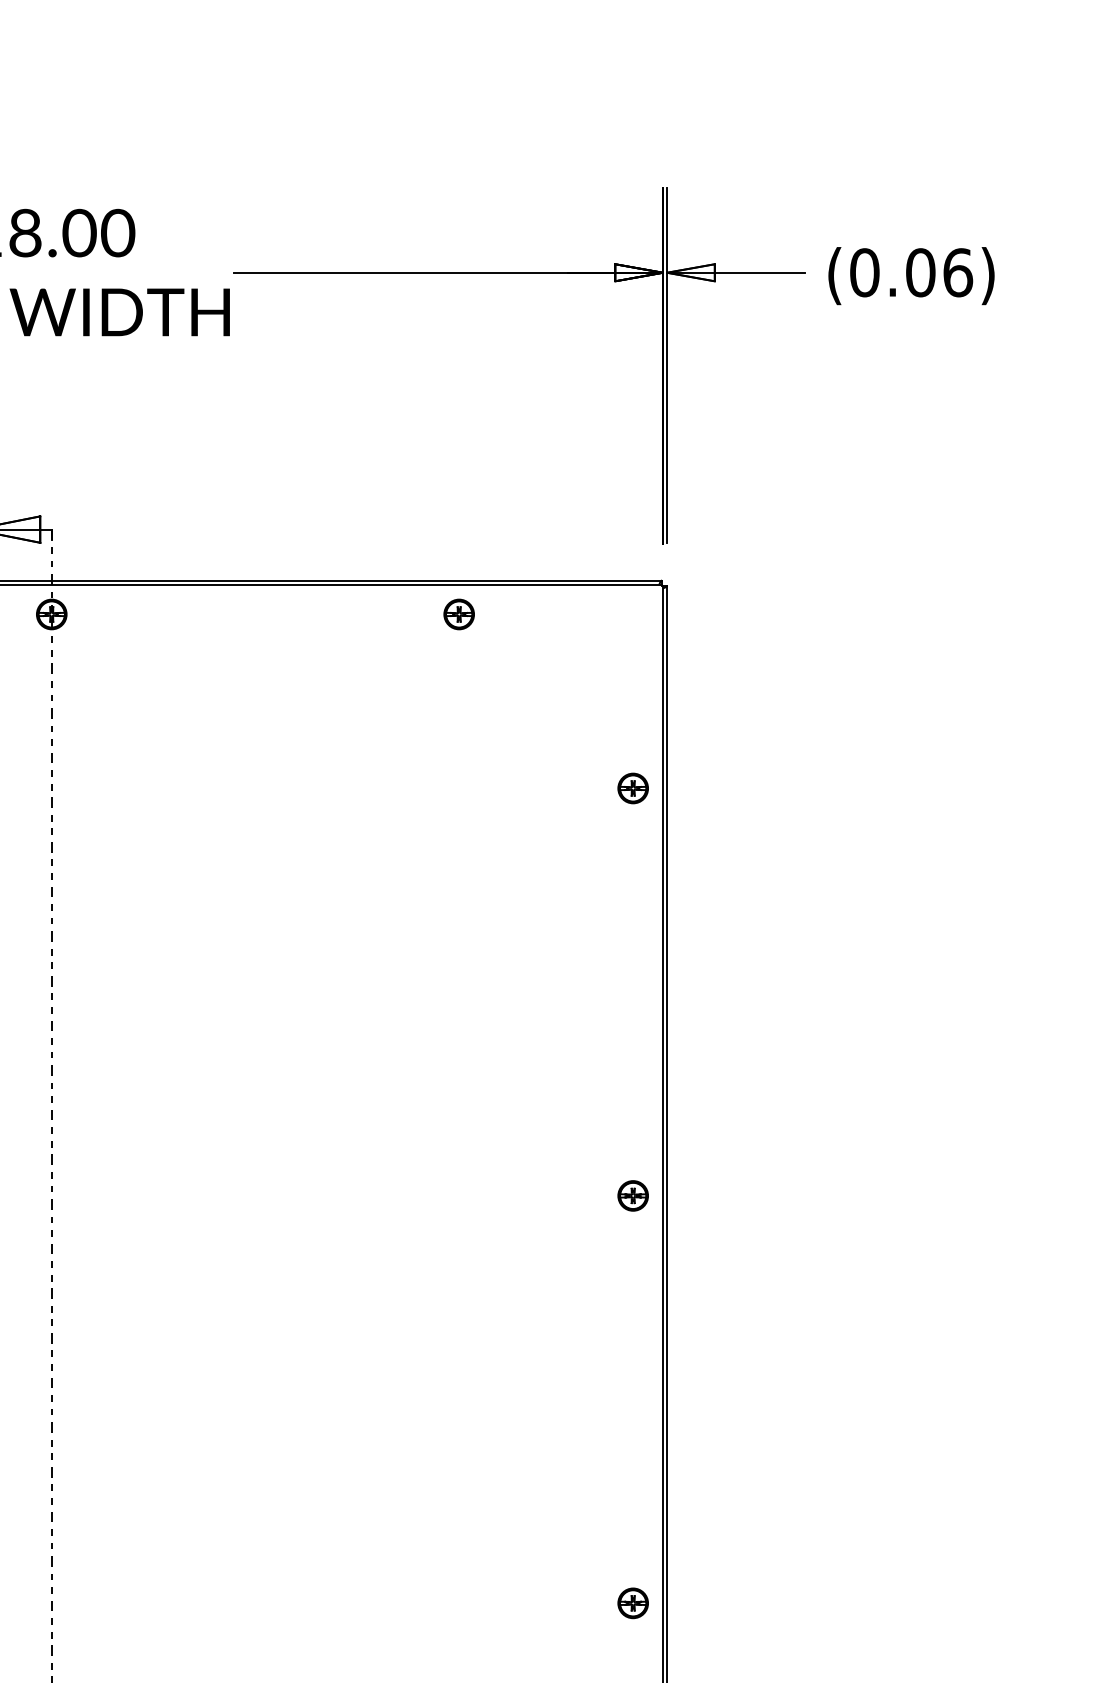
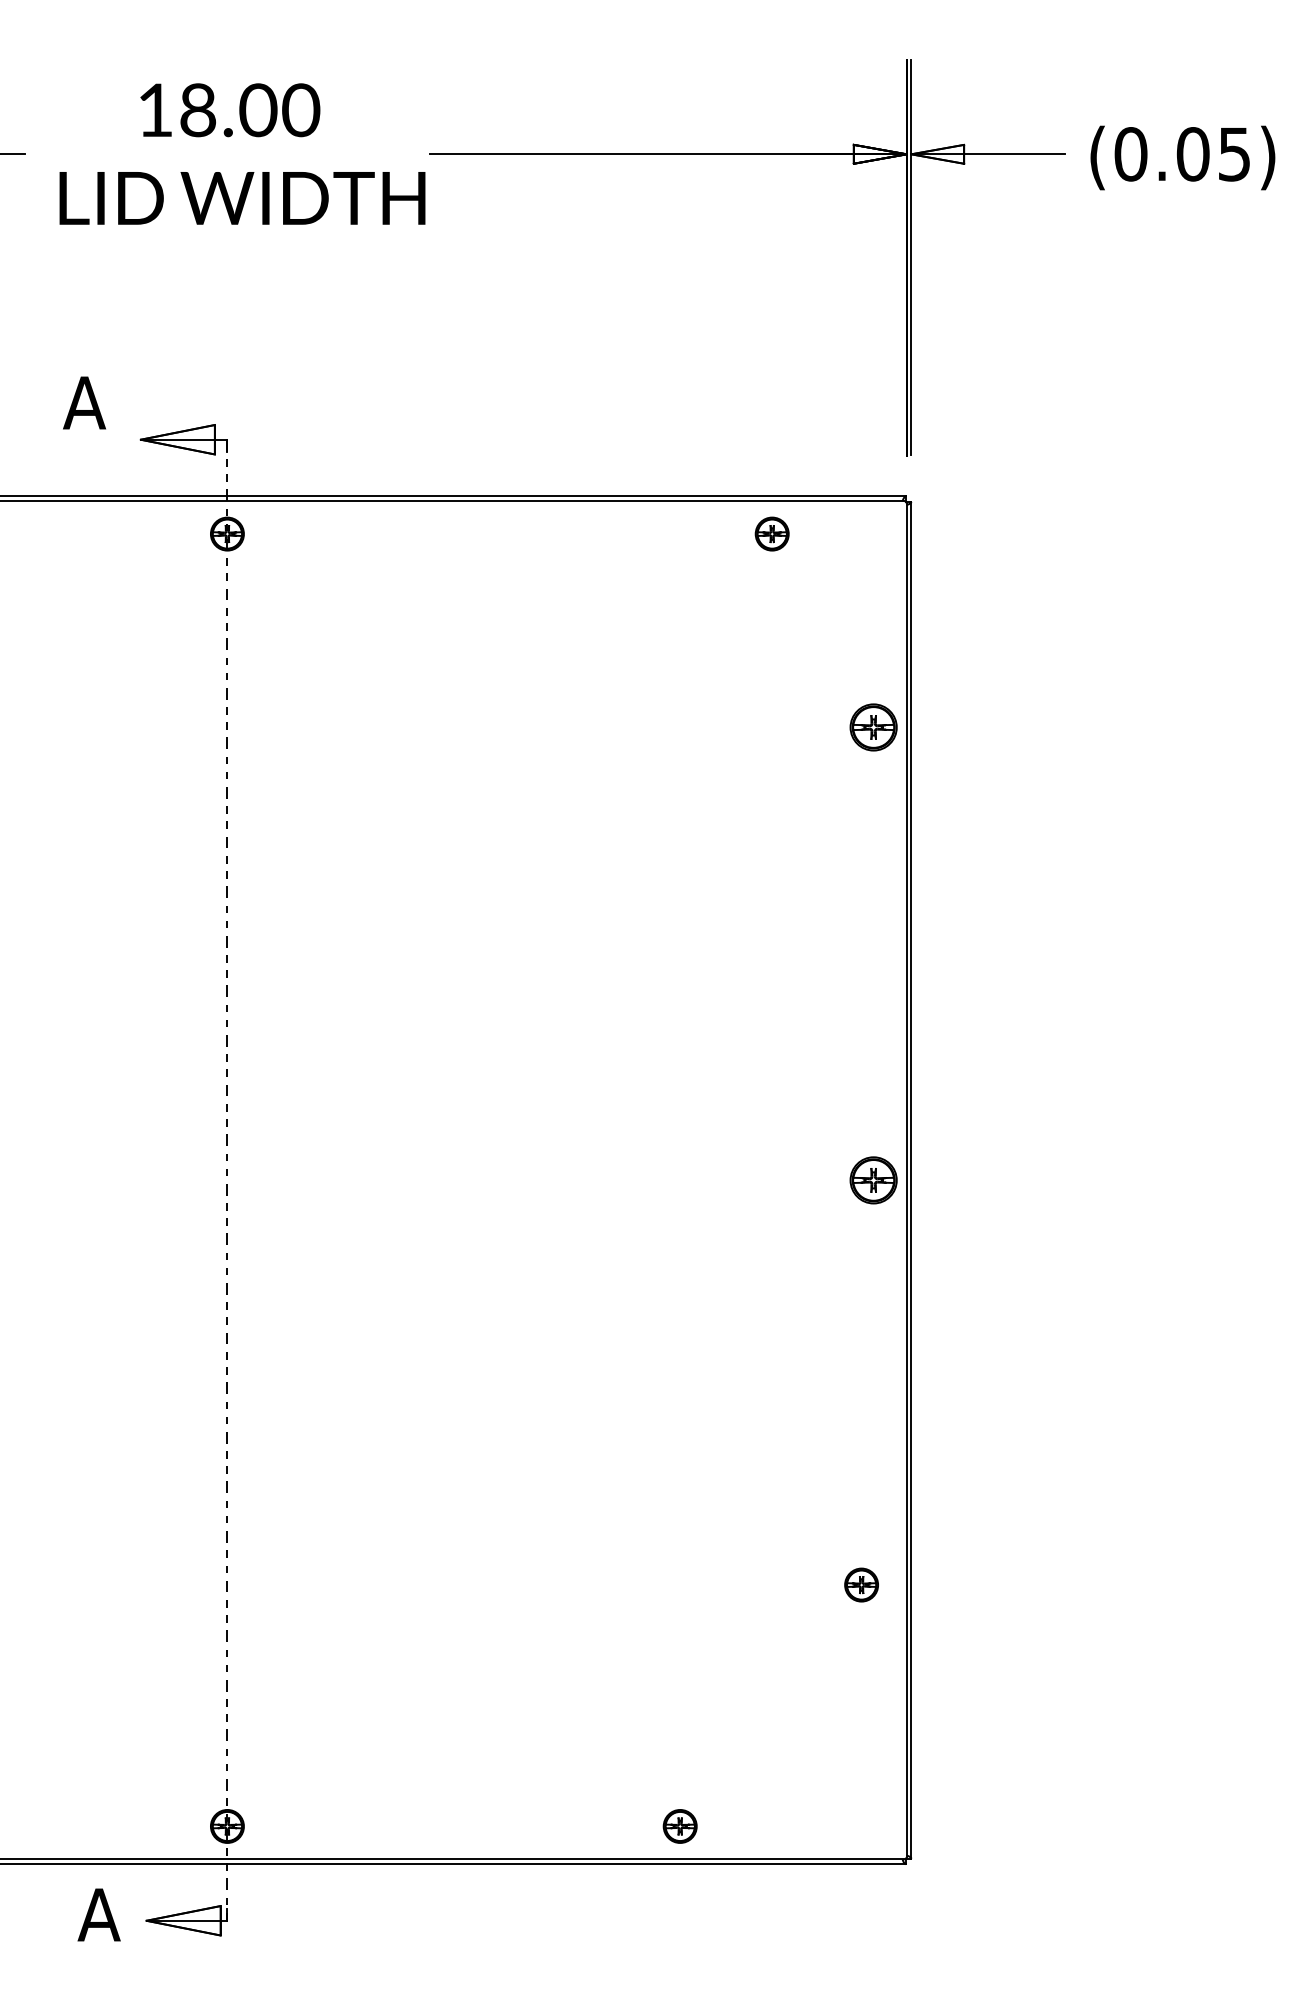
text: (957, 272) -> (1234, 154), (0.06) -> (0.05)
part: (458, 613) -> (771, 533), moved
part: (633, 788) -> (873, 727), size x1.4
part: (633, 1195) -> (873, 1179), size x1.4
part: (633, 1602) -> (861, 1584), moved

